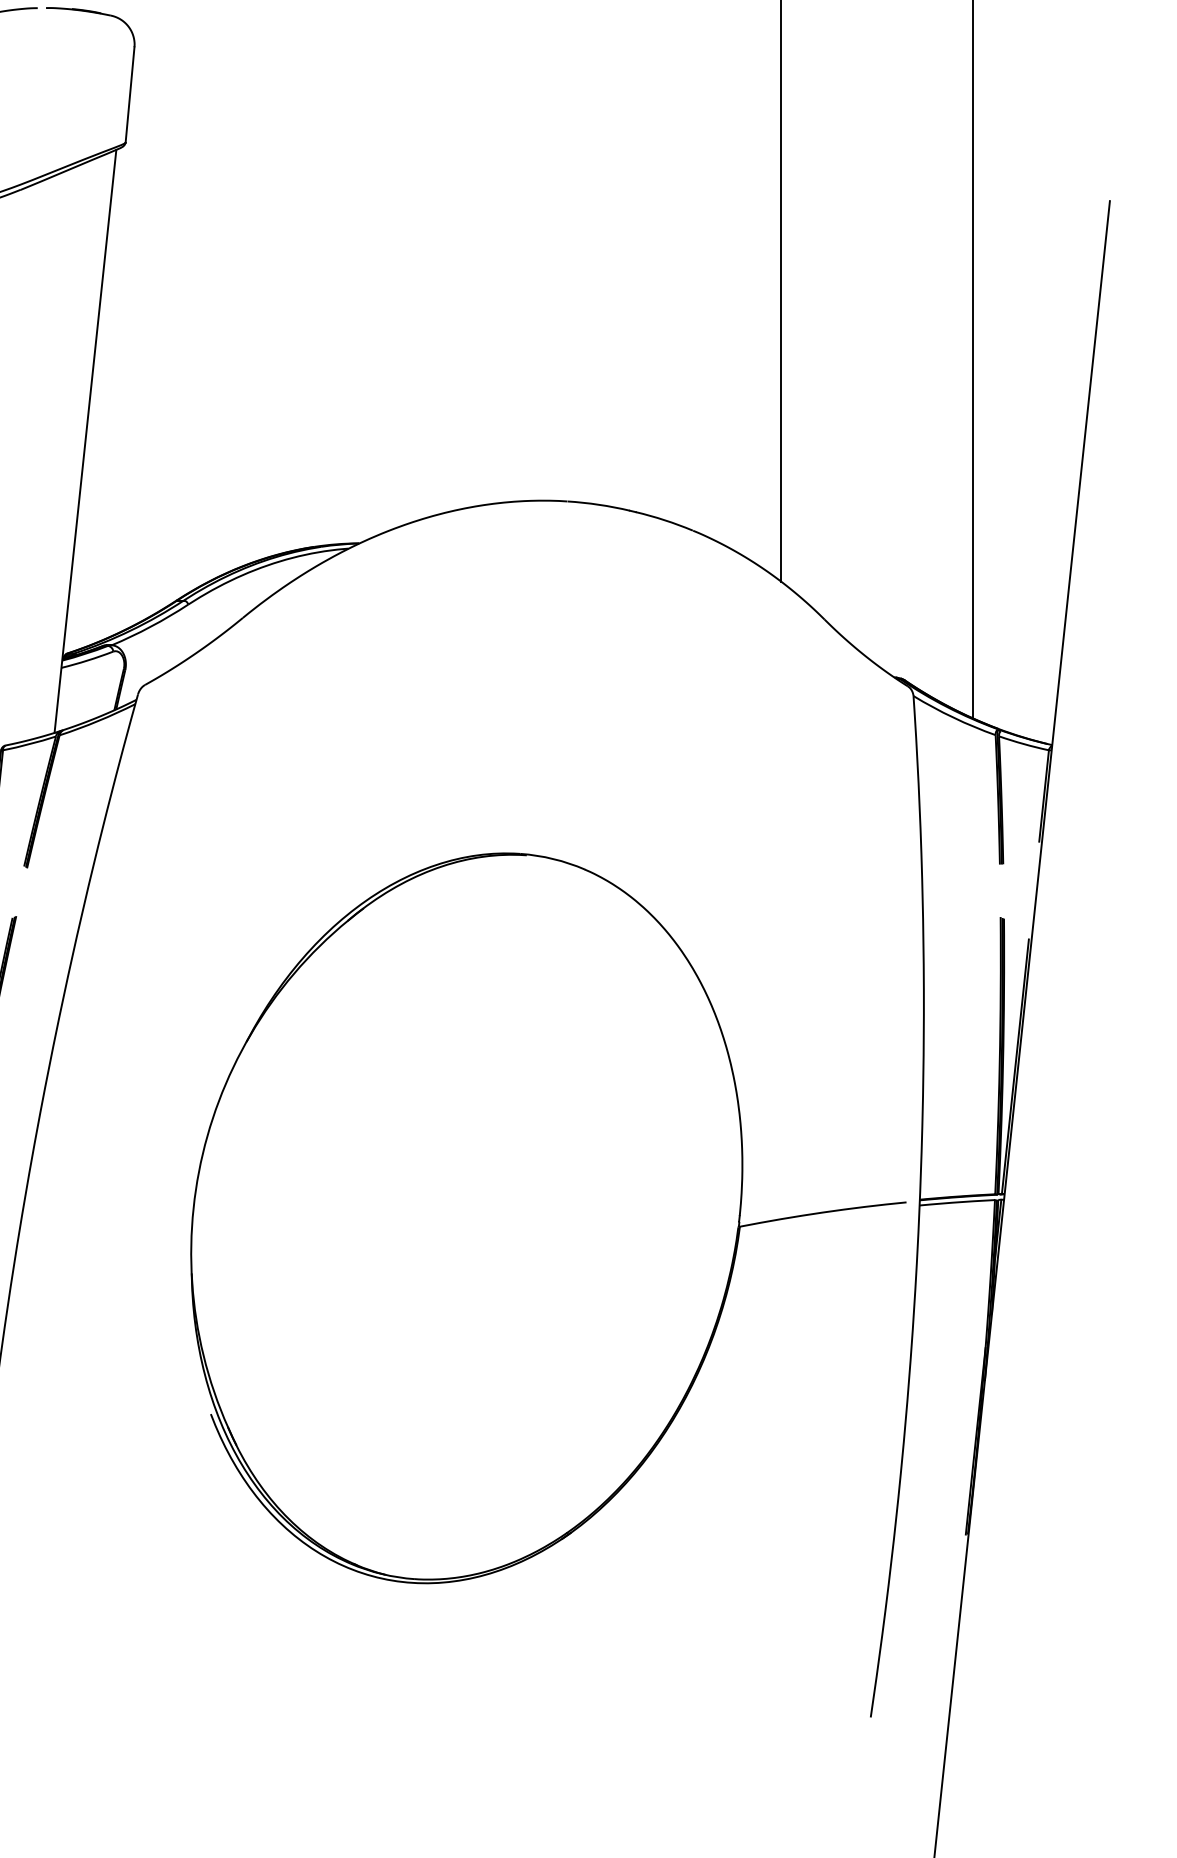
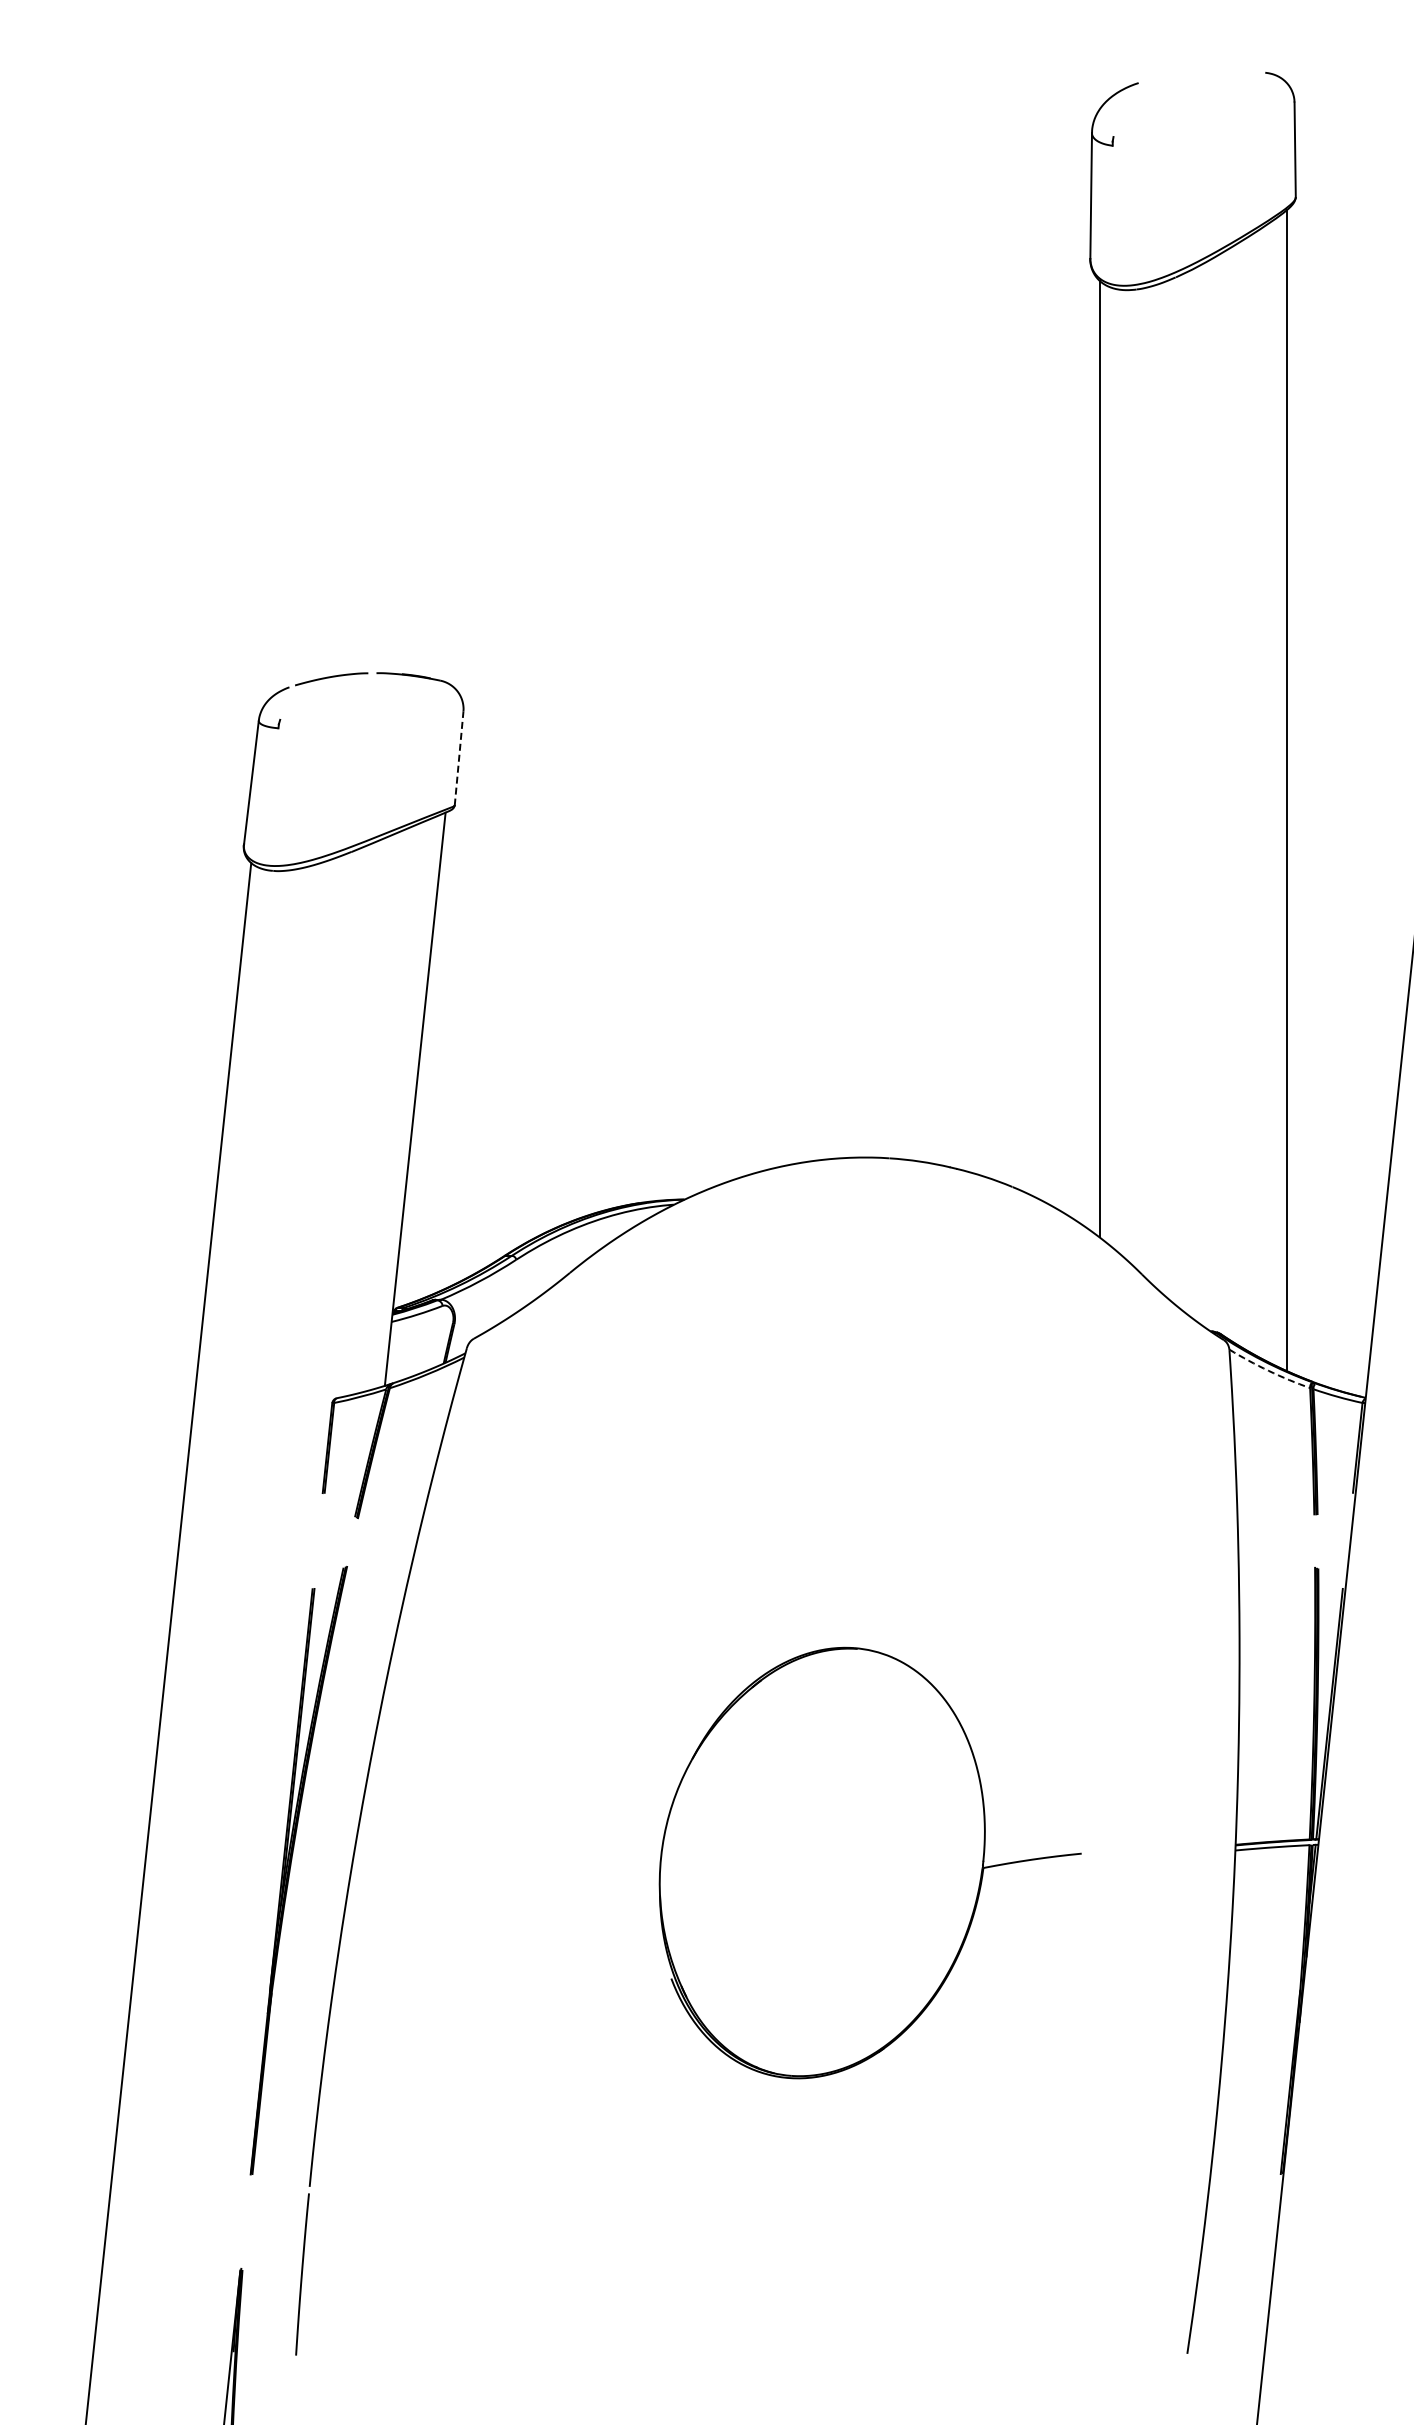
line: (130, 94) -> (459, 758), solid -> dashed
arc: (953, 717) -> (1268, 1370), solid -> dashed
part: (548, 1217) -> (870, 1862), size x0.6

